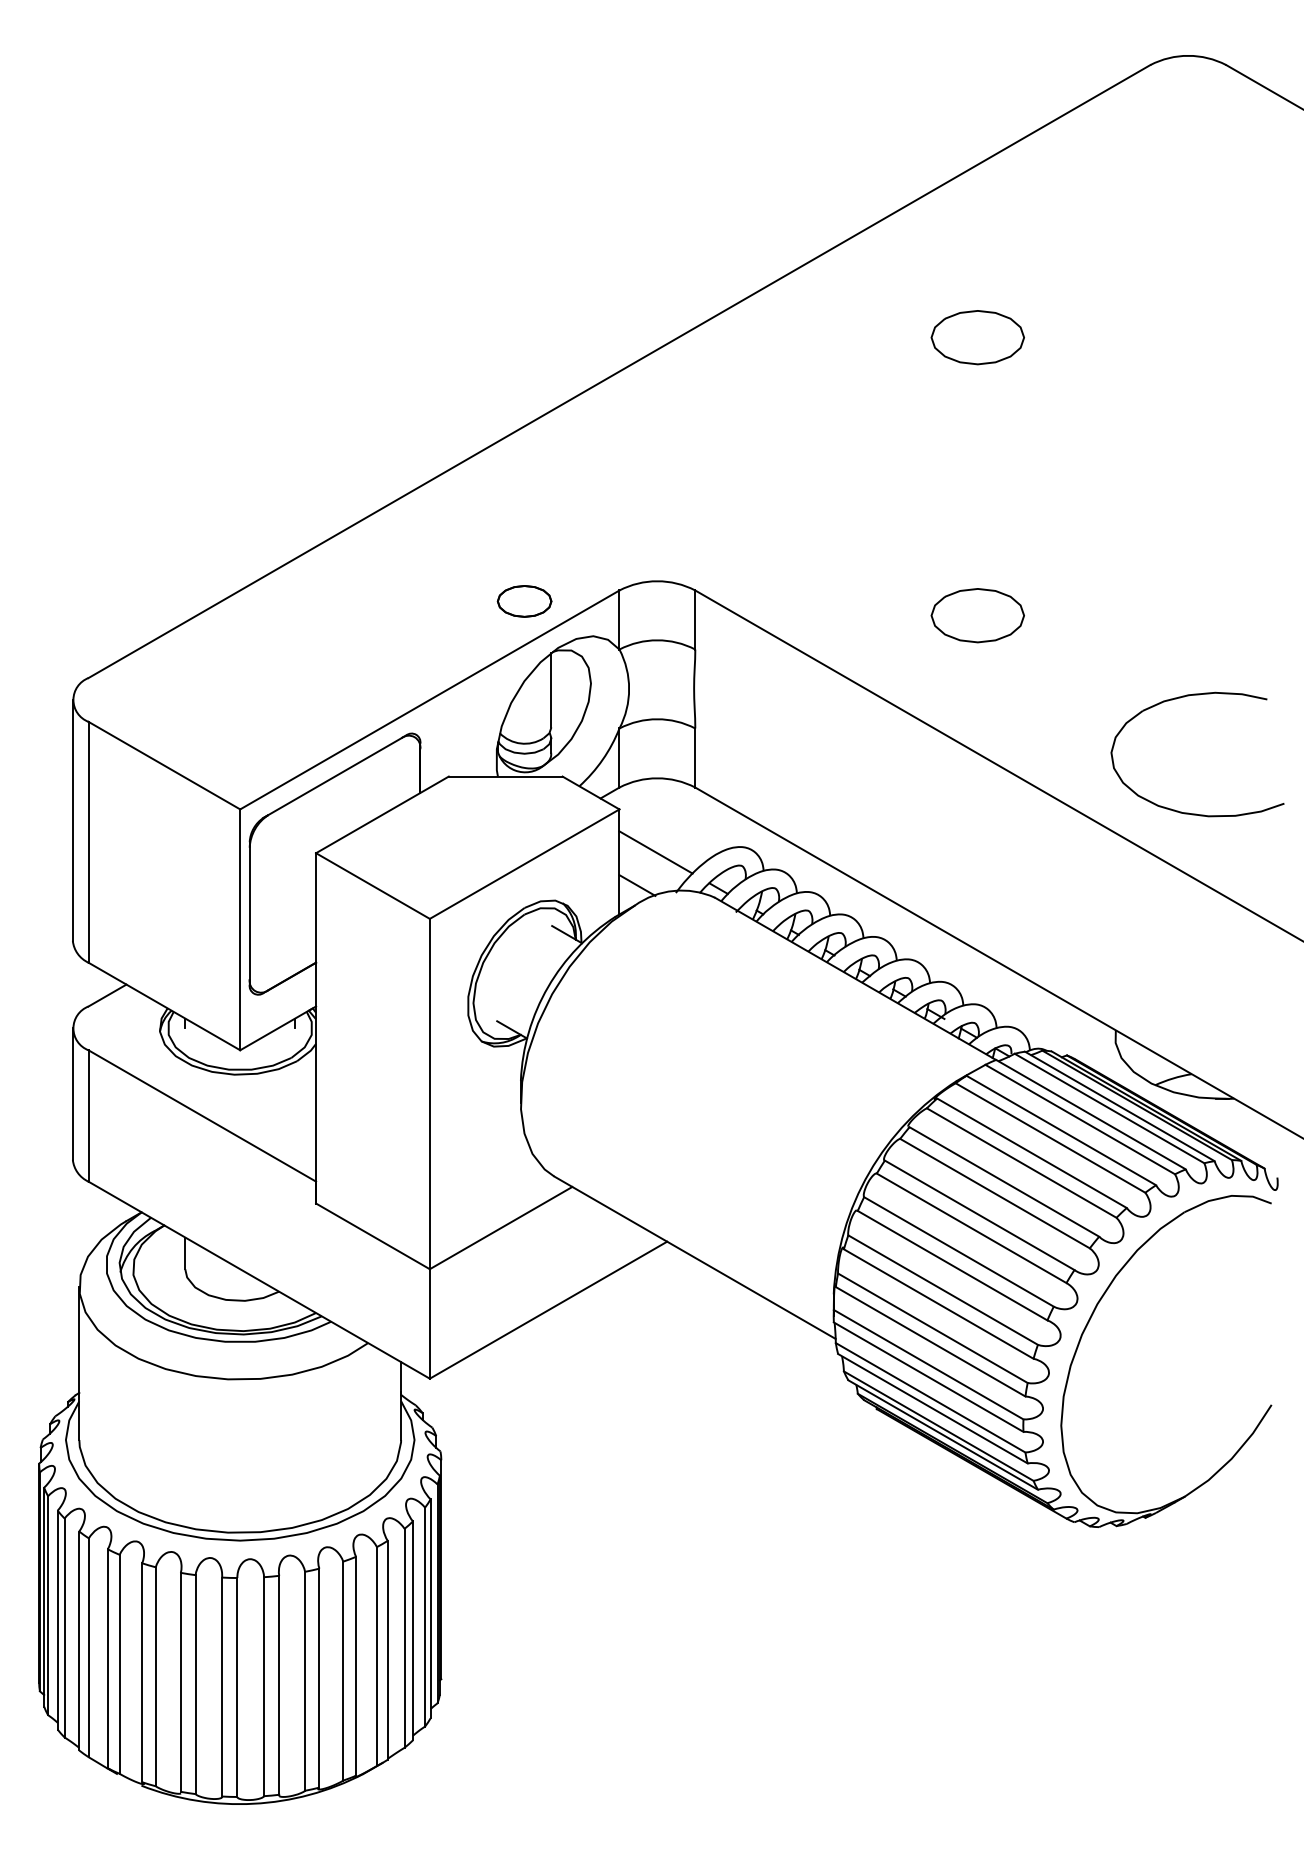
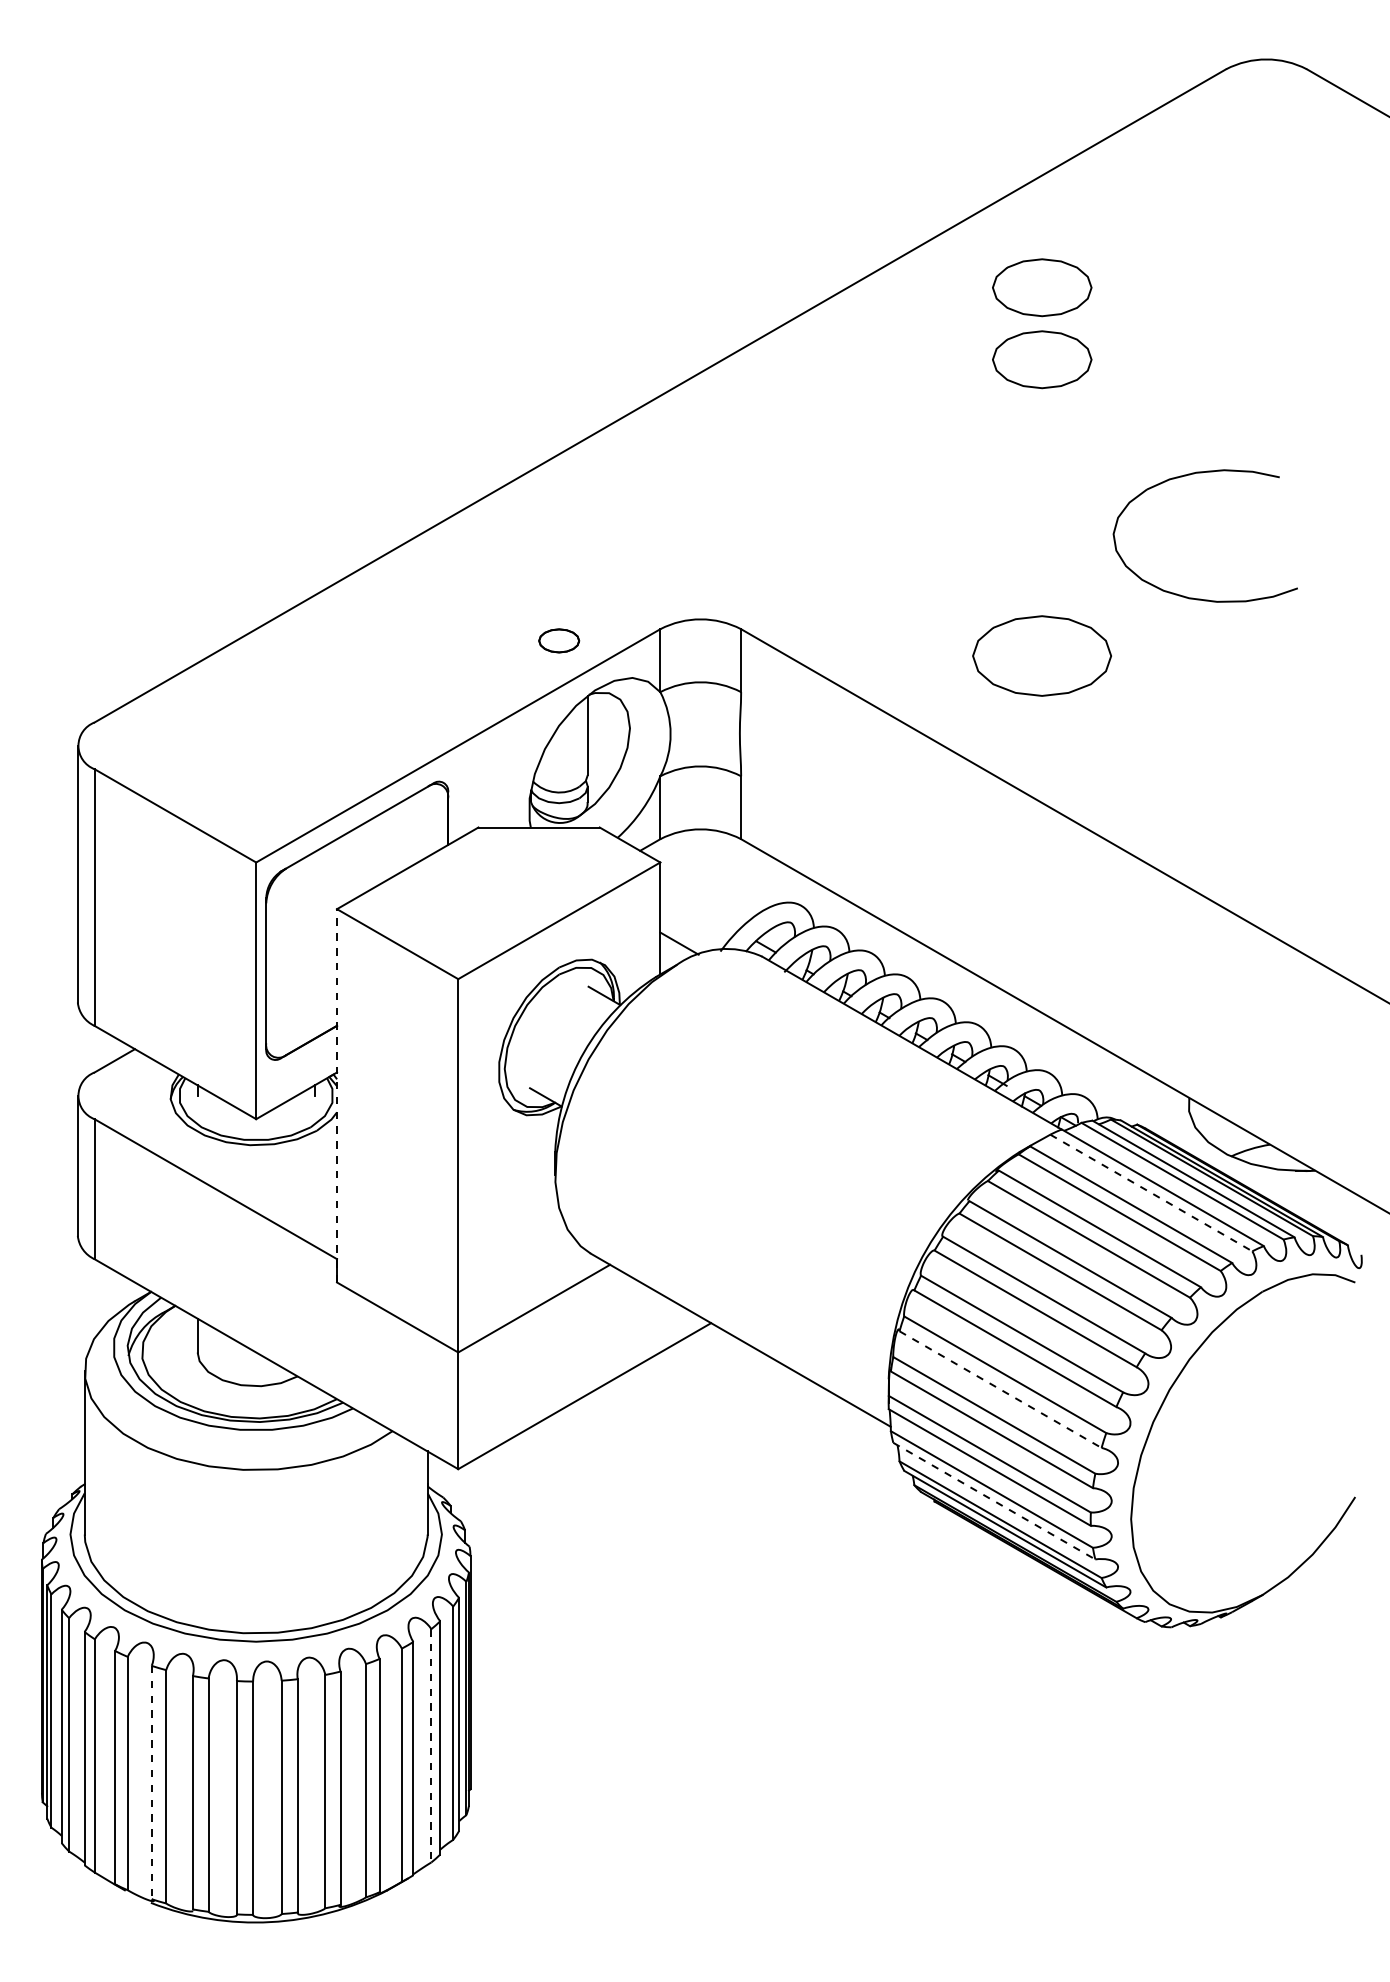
part: (978, 269) -> (1042, 287), added
part: (523, 601) -> (558, 640), size x0.7
part: (978, 615) -> (1042, 655), size x1.4
part: (1183, 697) -> (1190, 475), moved
line: (656, 851) -> (699, 907), removed
line: (316, 1028) -> (337, 1095), solid -> dashed
line: (1080, 1120) -> (1151, 1193), solid -> dashed
line: (938, 1303) -> (1000, 1389), solid -> dashed
line: (933, 1409) -> (994, 1501), solid -> dashed
line: (404, 1638) -> (431, 1745), solid -> dashed
line: (141, 1672) -> (151, 1782), solid -> dashed

